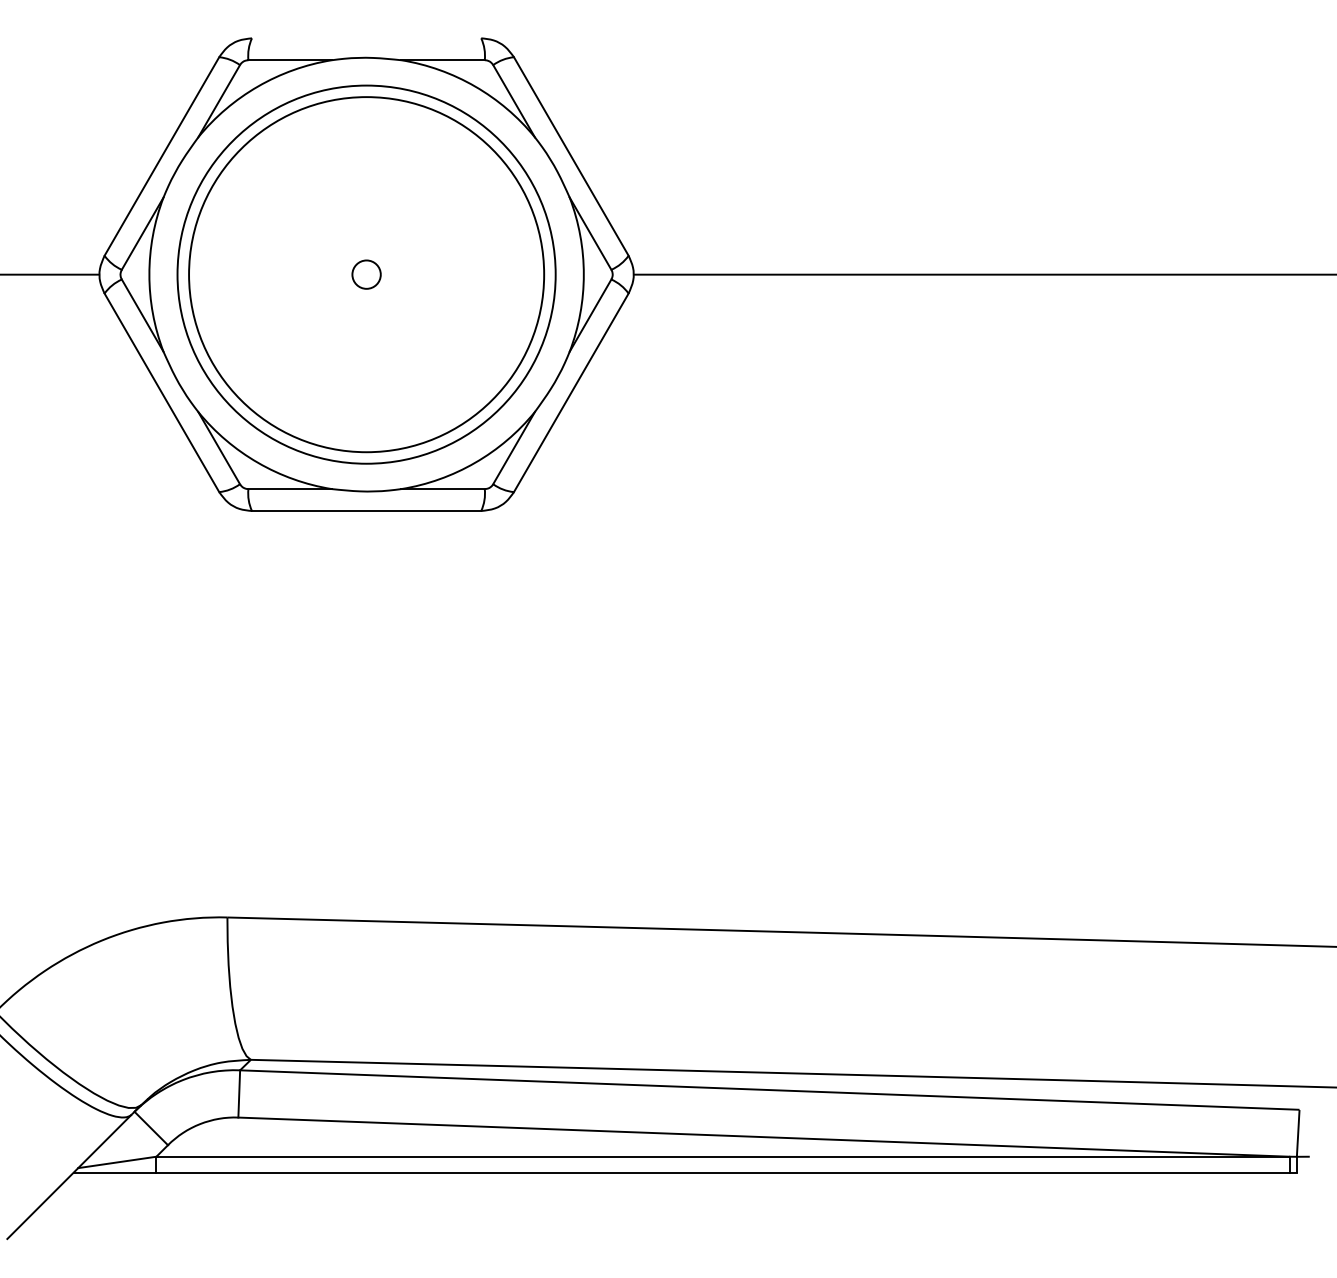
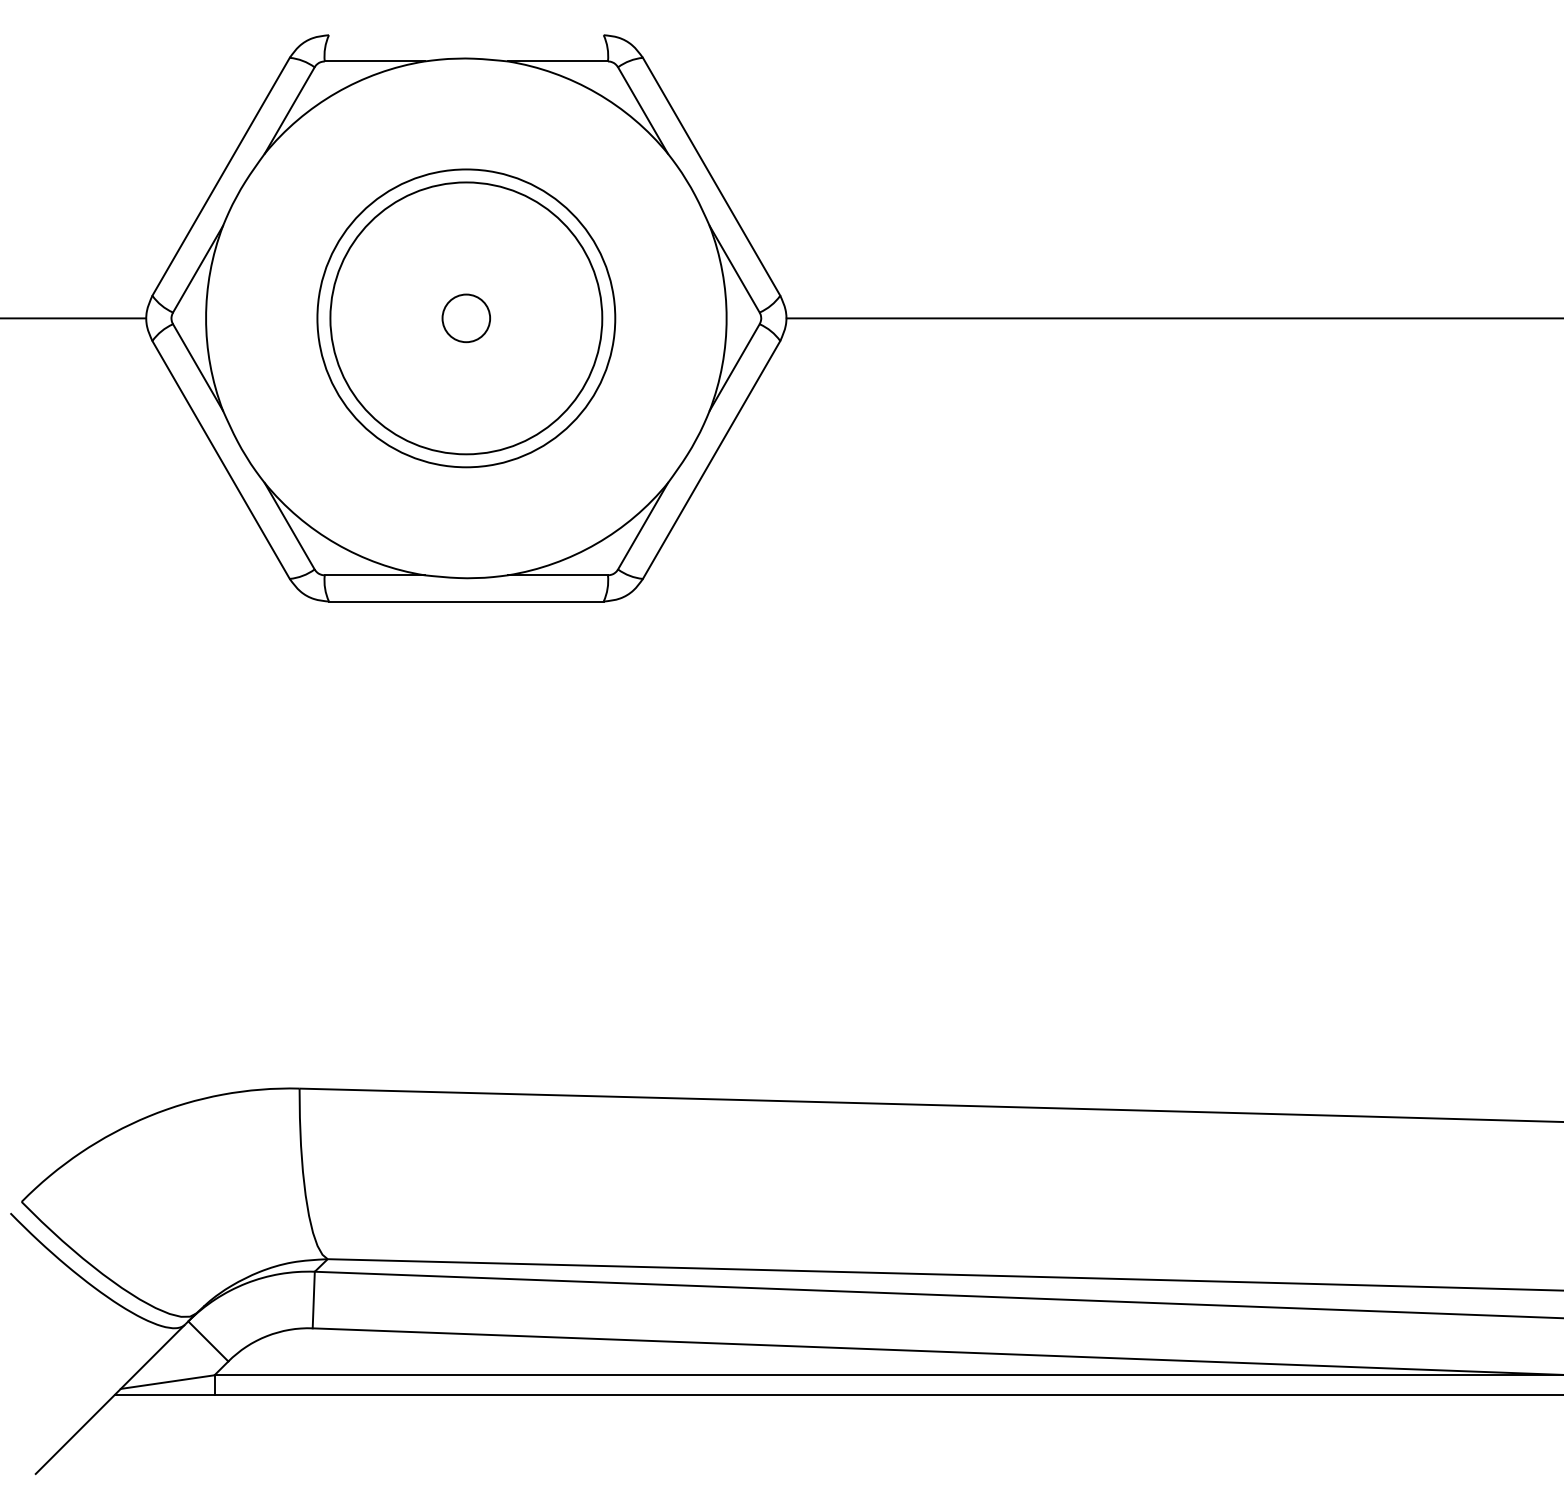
circle: (366, 274) -> (466, 318), size x0.6
circle: (366, 274) -> (466, 318), size x0.7
circle: (366, 274) -> (466, 318), size x1.4

